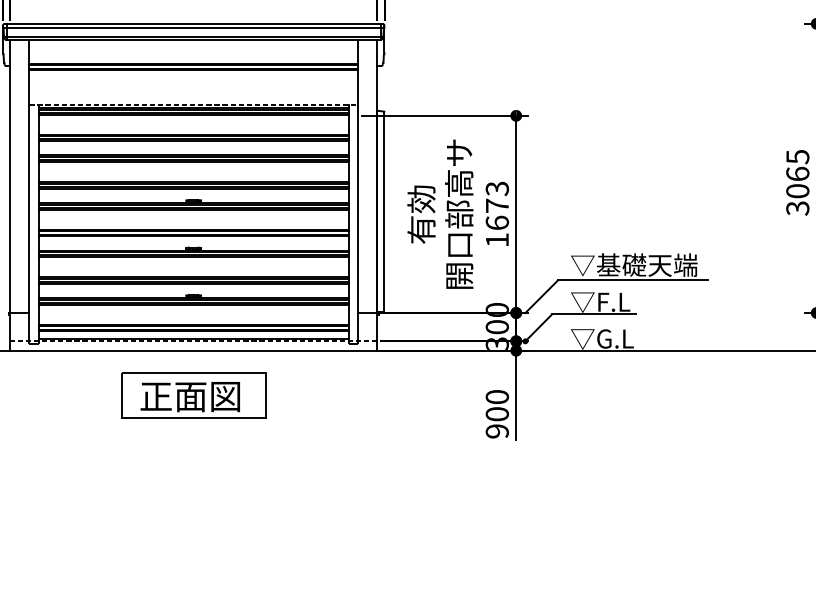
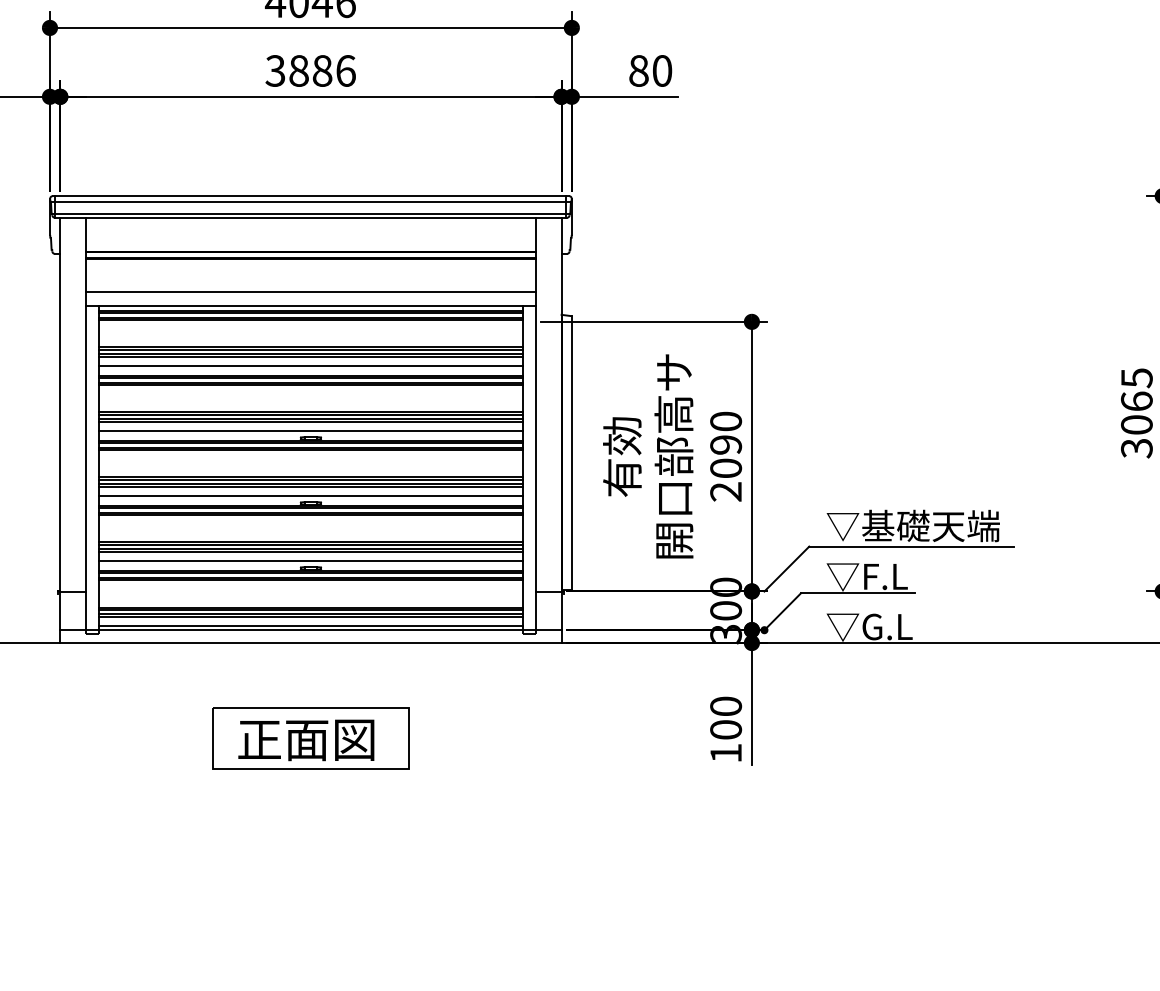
line: (193, 93) -> (310, 291), added
line: (193, 104) -> (310, 306), dashed -> solid
line: (193, 148) -> (310, 366), added
line: (193, 196) -> (310, 431), added
text: (497, 214) -> (726, 456), 1673 -> 2090
line: (193, 243) -> (310, 496), added
line: (193, 291) -> (310, 561), added
line: (193, 341) -> (310, 630), dashed -> solid
part: (193, 395) -> (310, 738), moved
text: (497, 431) -> (726, 753), 900 -> 100

